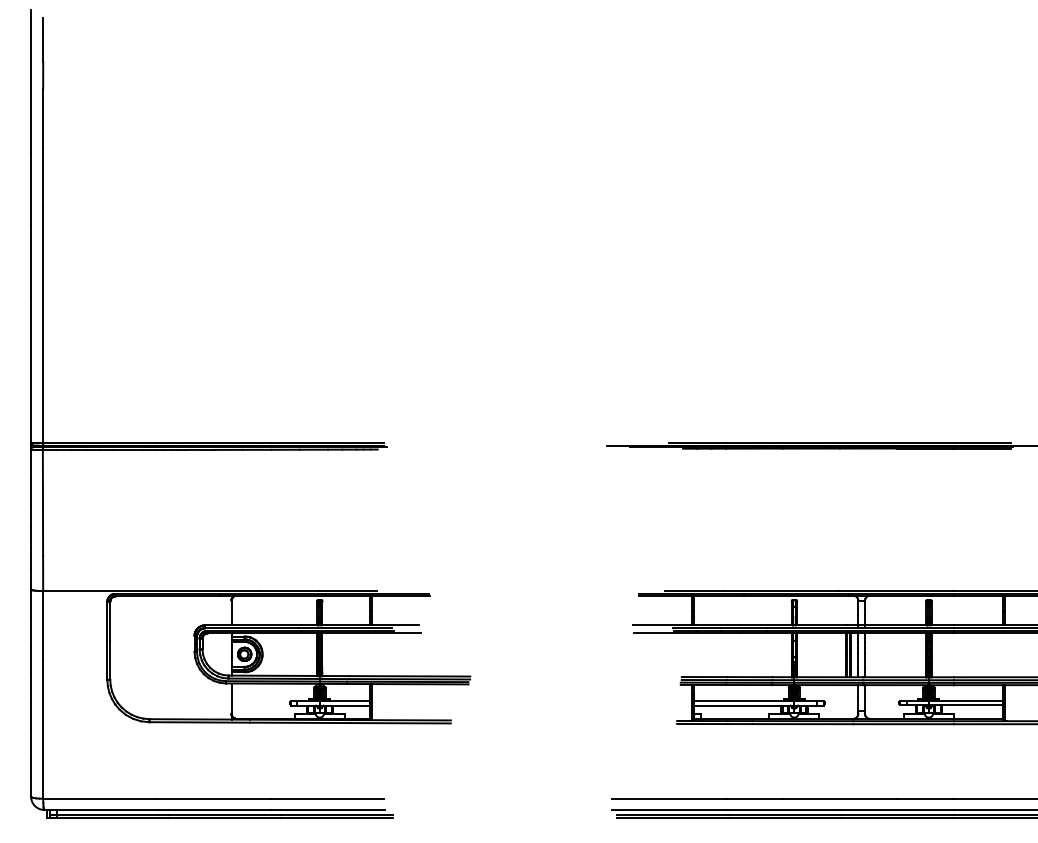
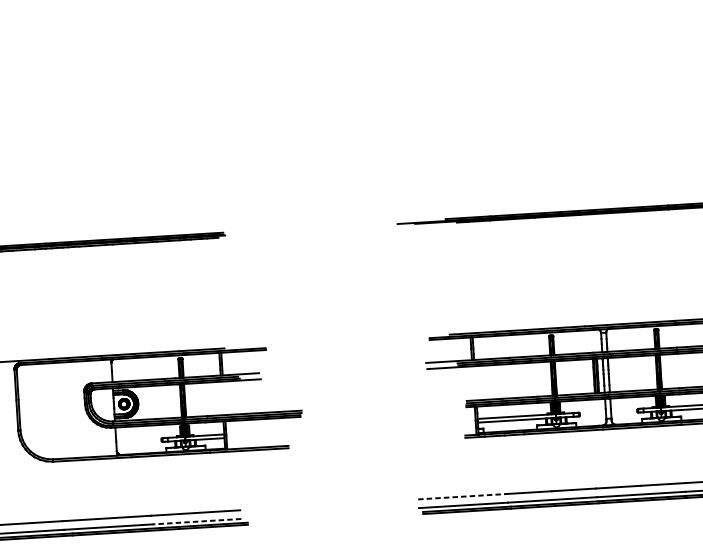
line: (668, 798) -> (462, 496), solid -> dashed
line: (328, 809) -> (197, 521), solid -> dashed

